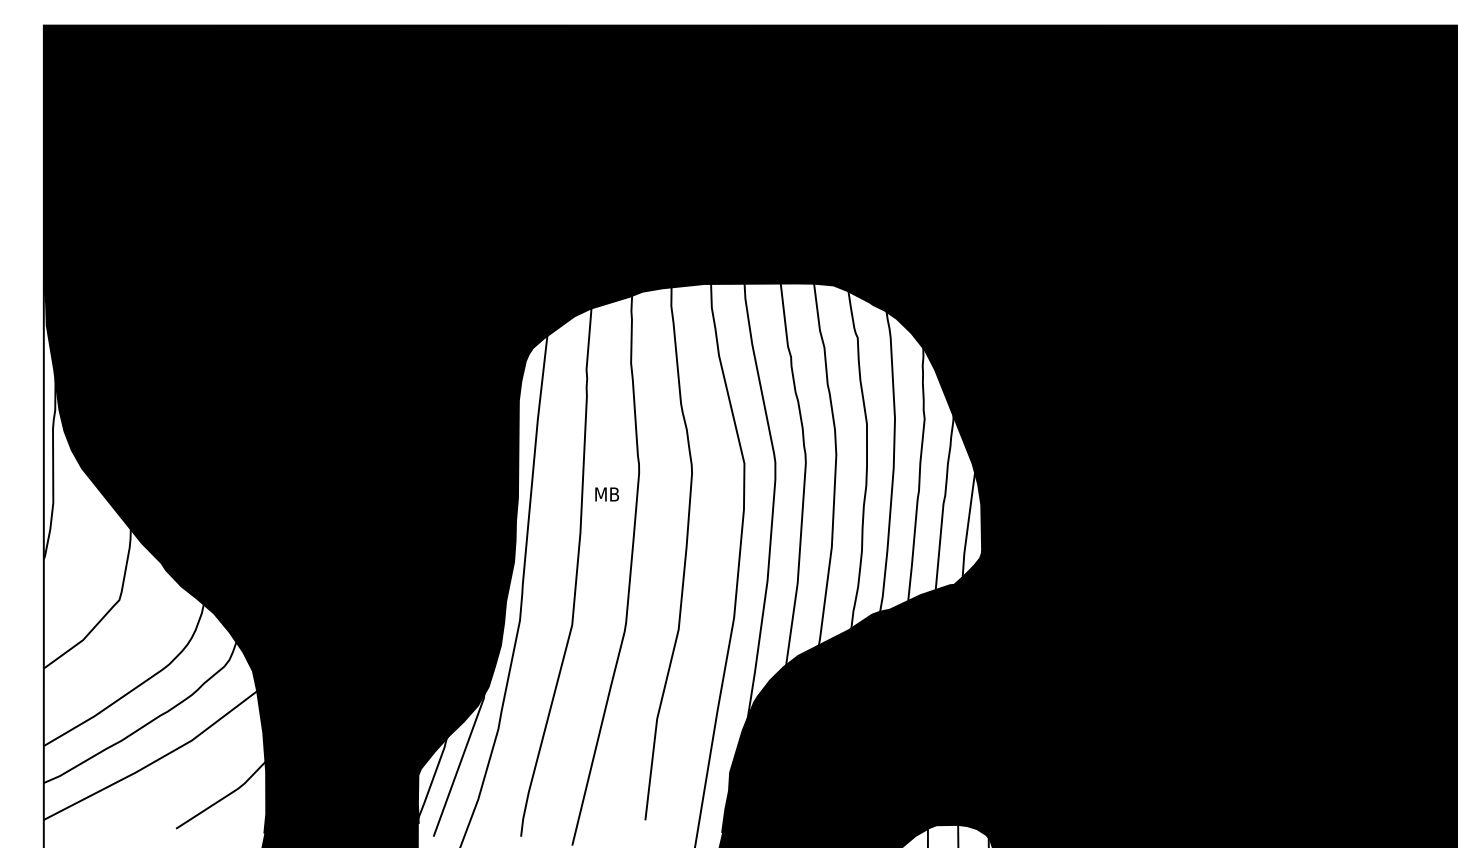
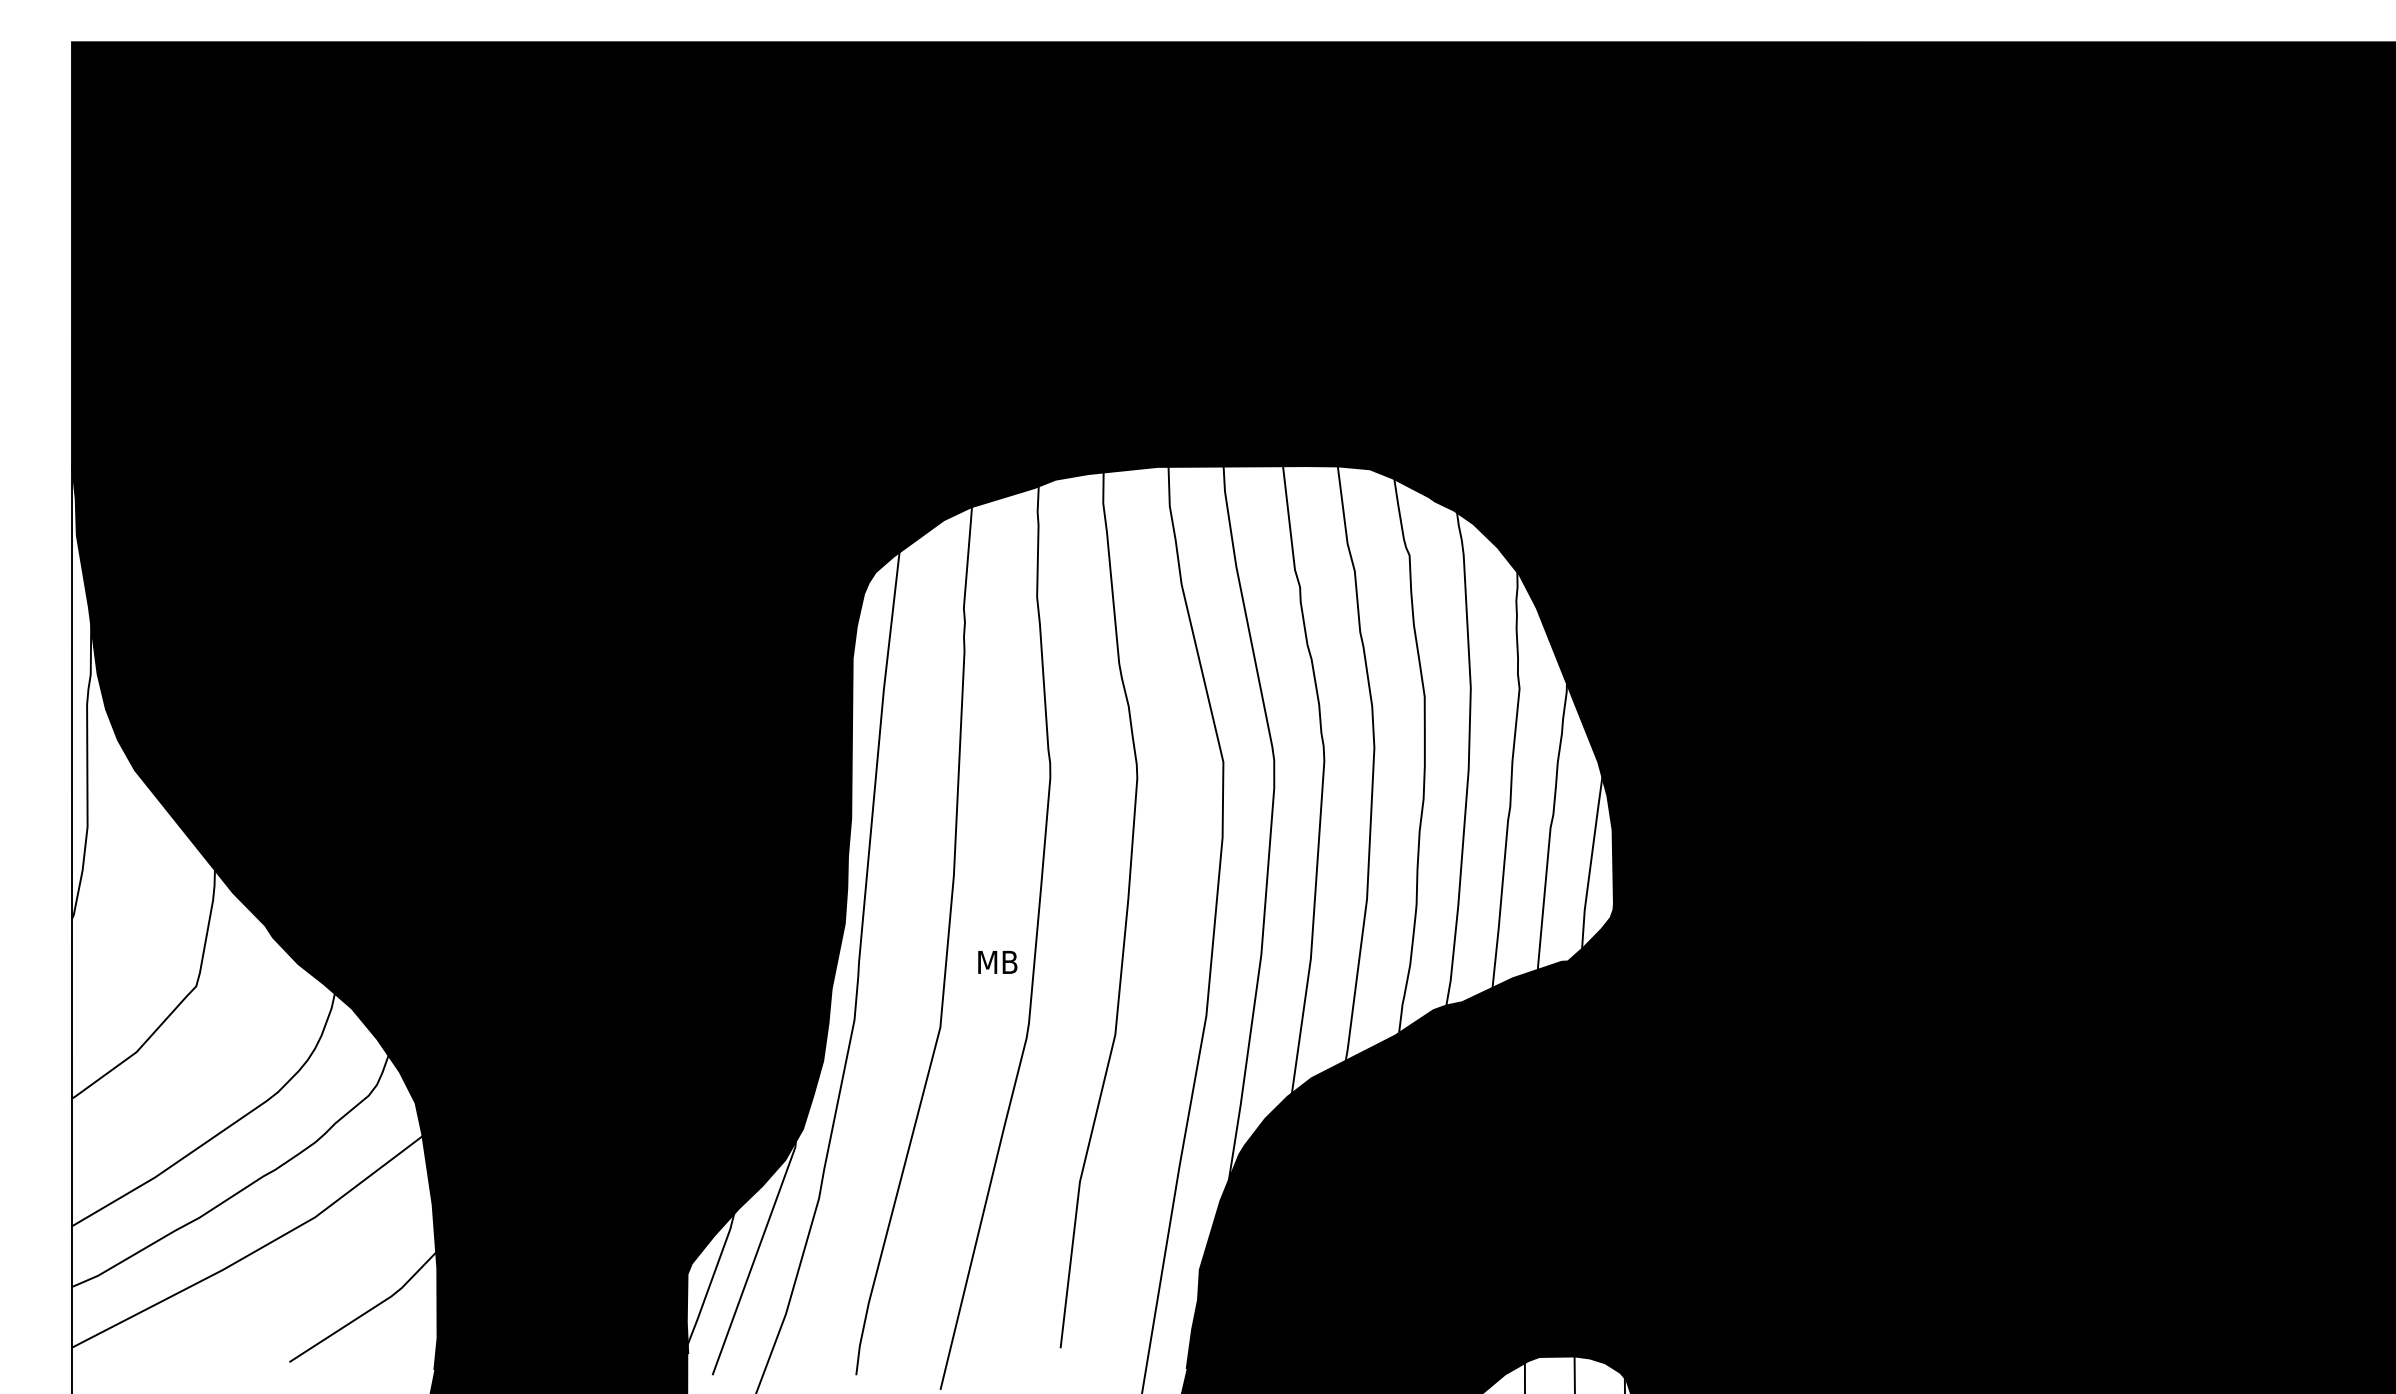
text: (607, 494) -> (998, 962), moved

